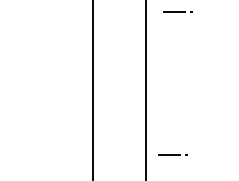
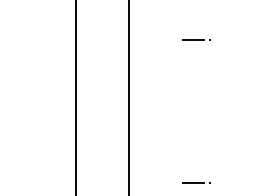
line: (177, 11) -> (196, 39), moved
line: (172, 154) -> (196, 182), moved

